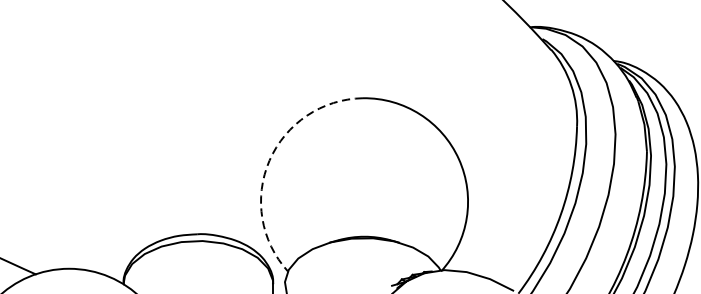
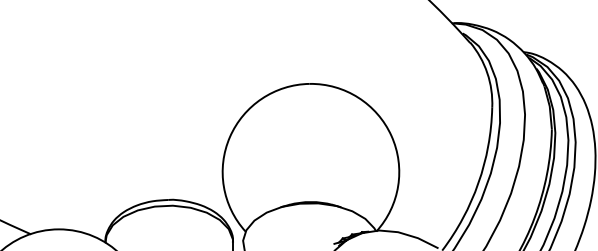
arc: (269, 161) -> (229, 137), dashed -> solid

